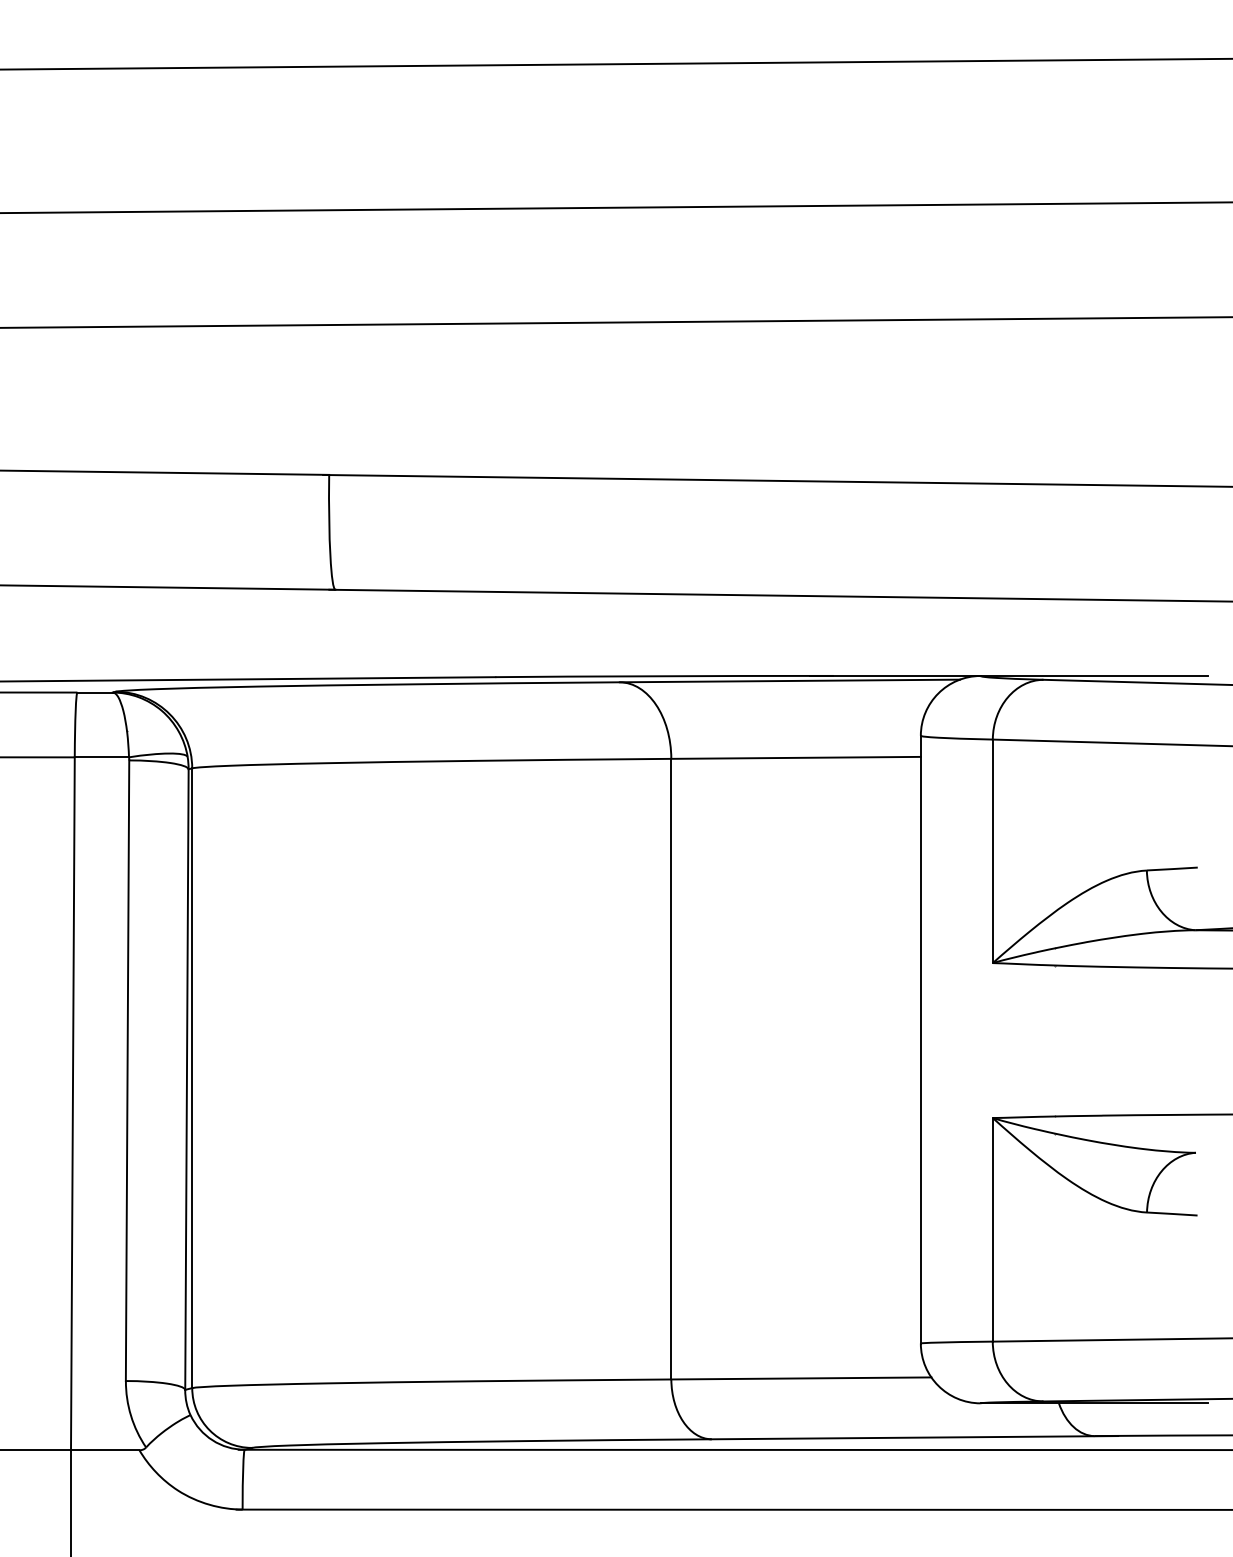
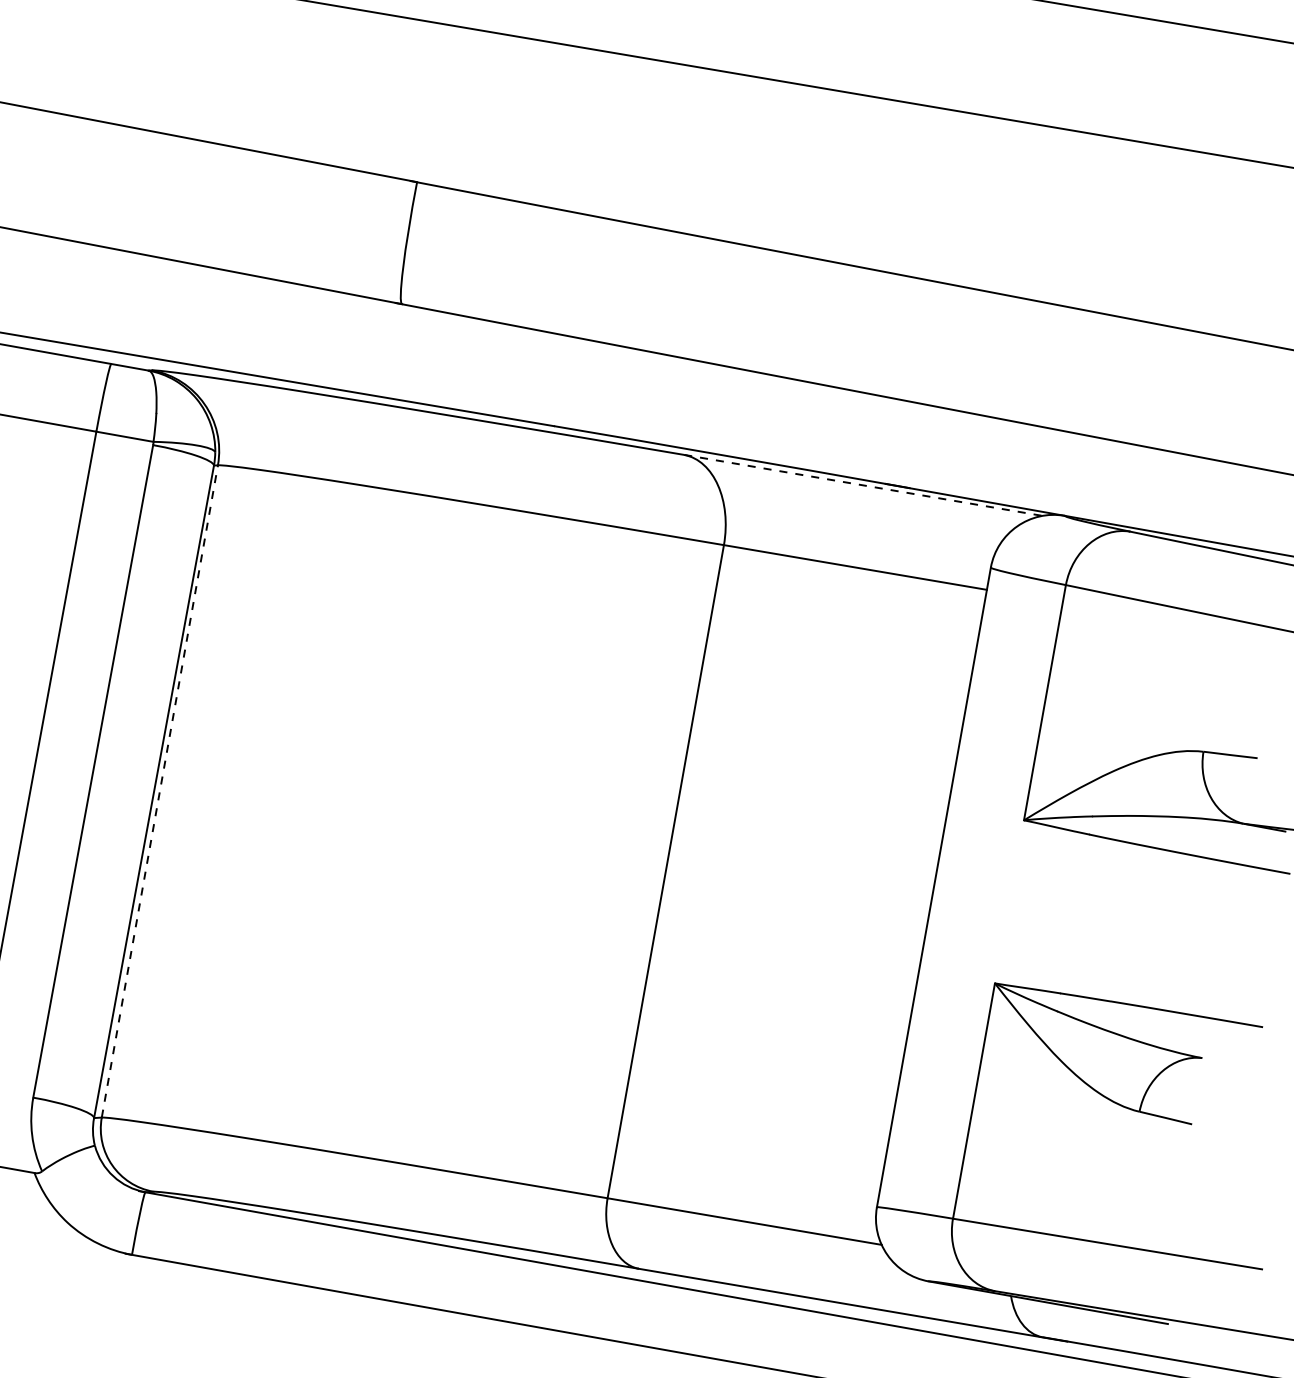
line: (790, 680) -> (864, 484), solid -> dashed
line: (192, 1078) -> (160, 791), solid -> dashed

